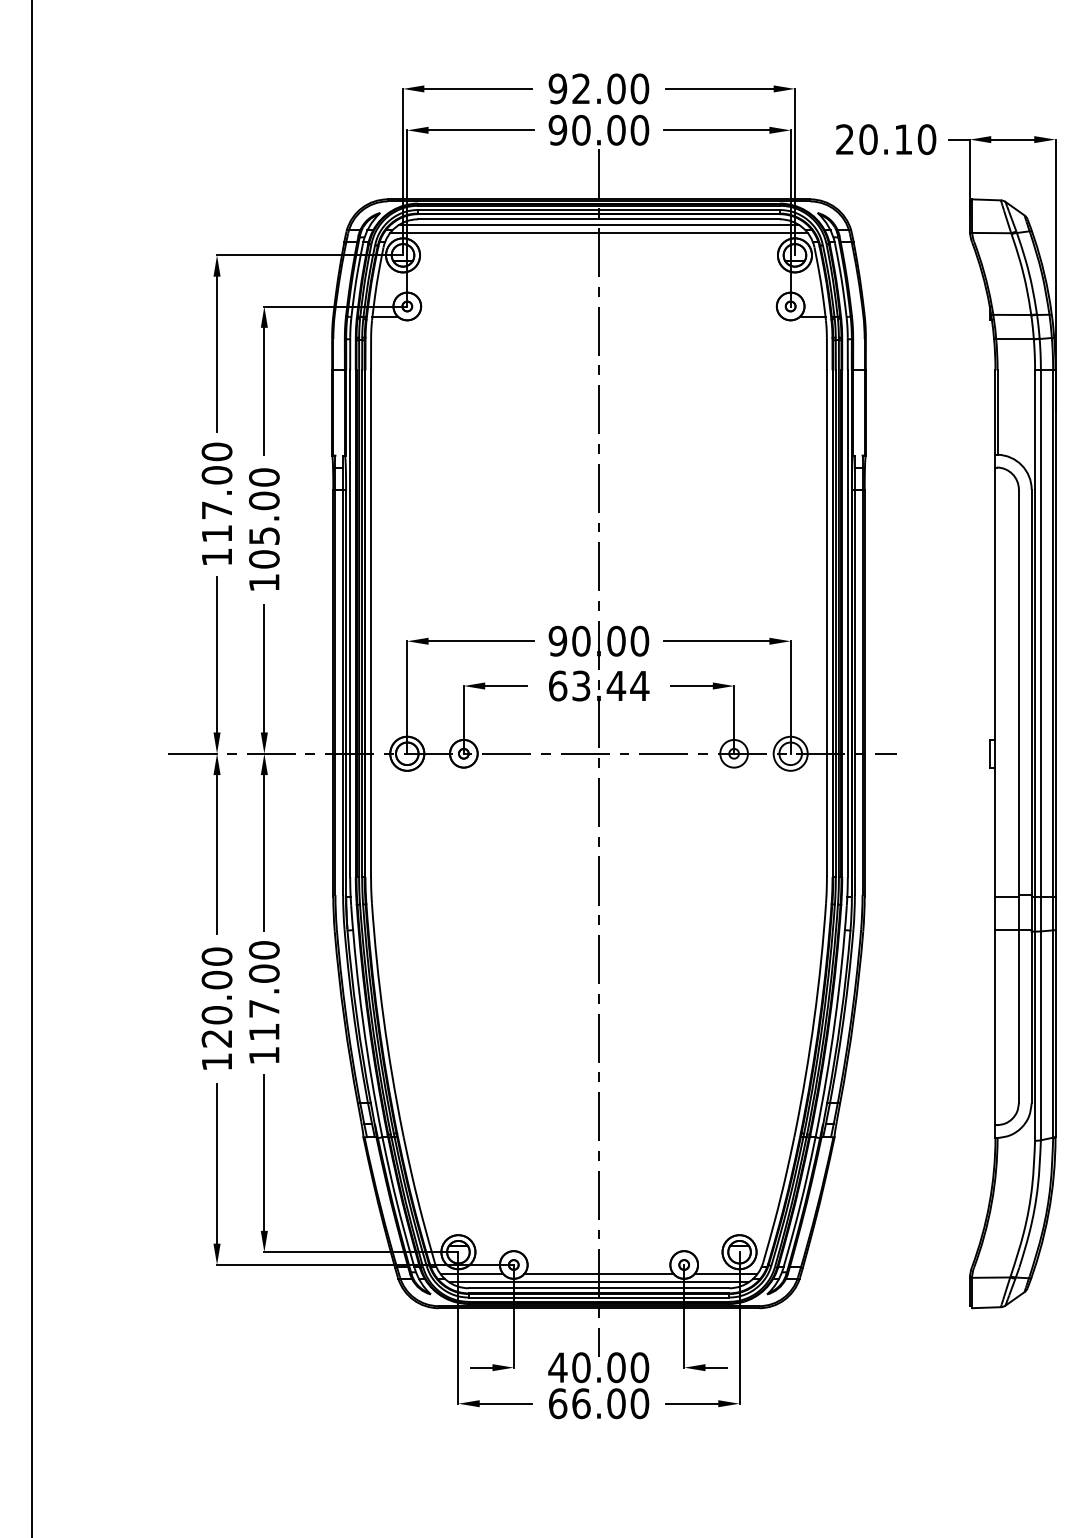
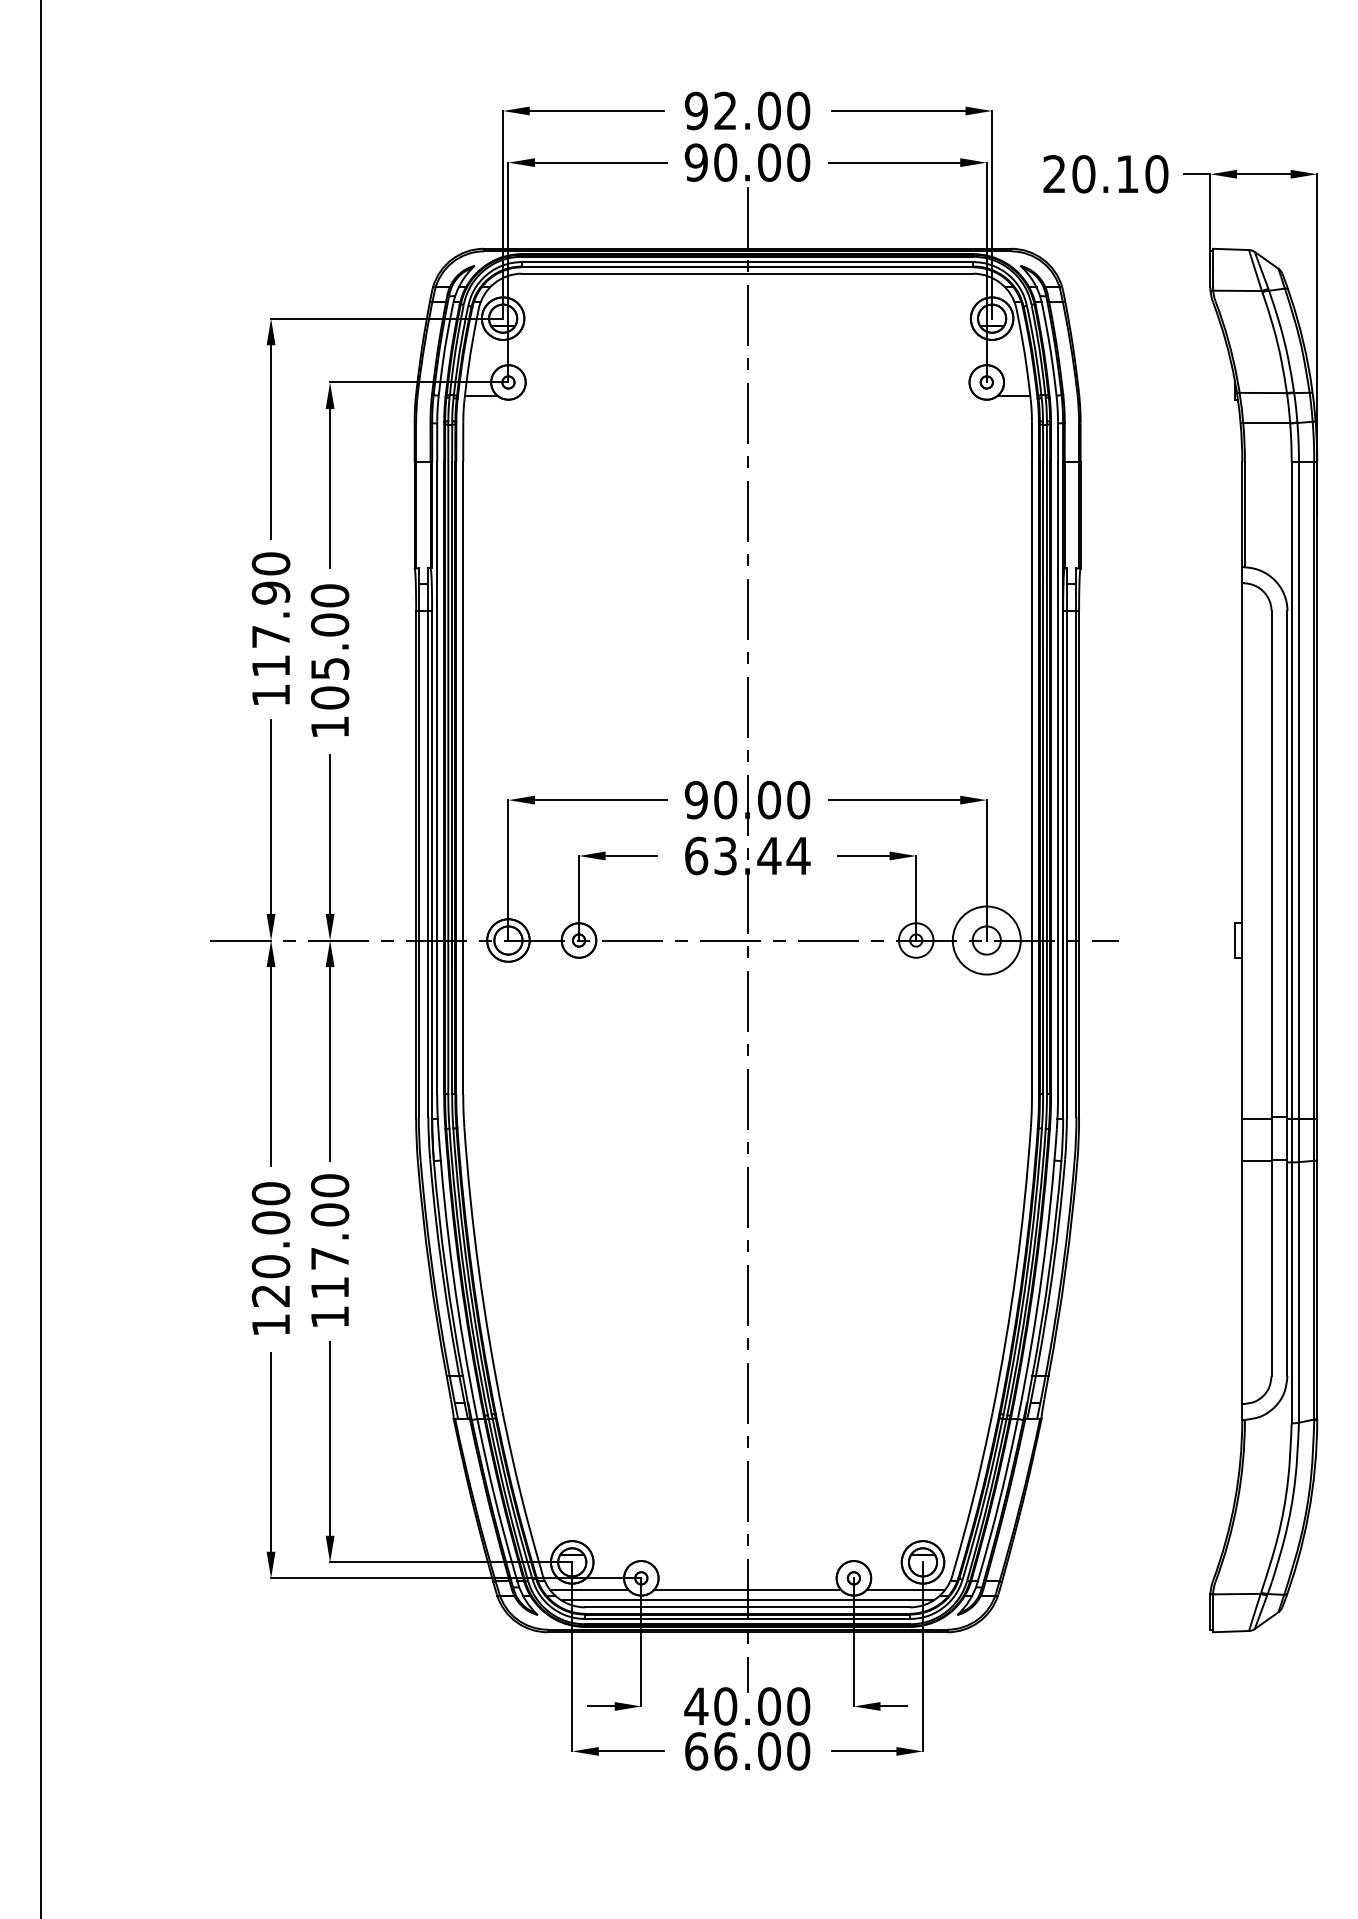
line: (598, 224) -> (747, 280), removed
line: (598, 233) -> (747, 291), removed
text: (217, 474) -> (271, 592), 117.00 -> 117.90
circle: (790, 753) -> (986, 940), size x1.6

